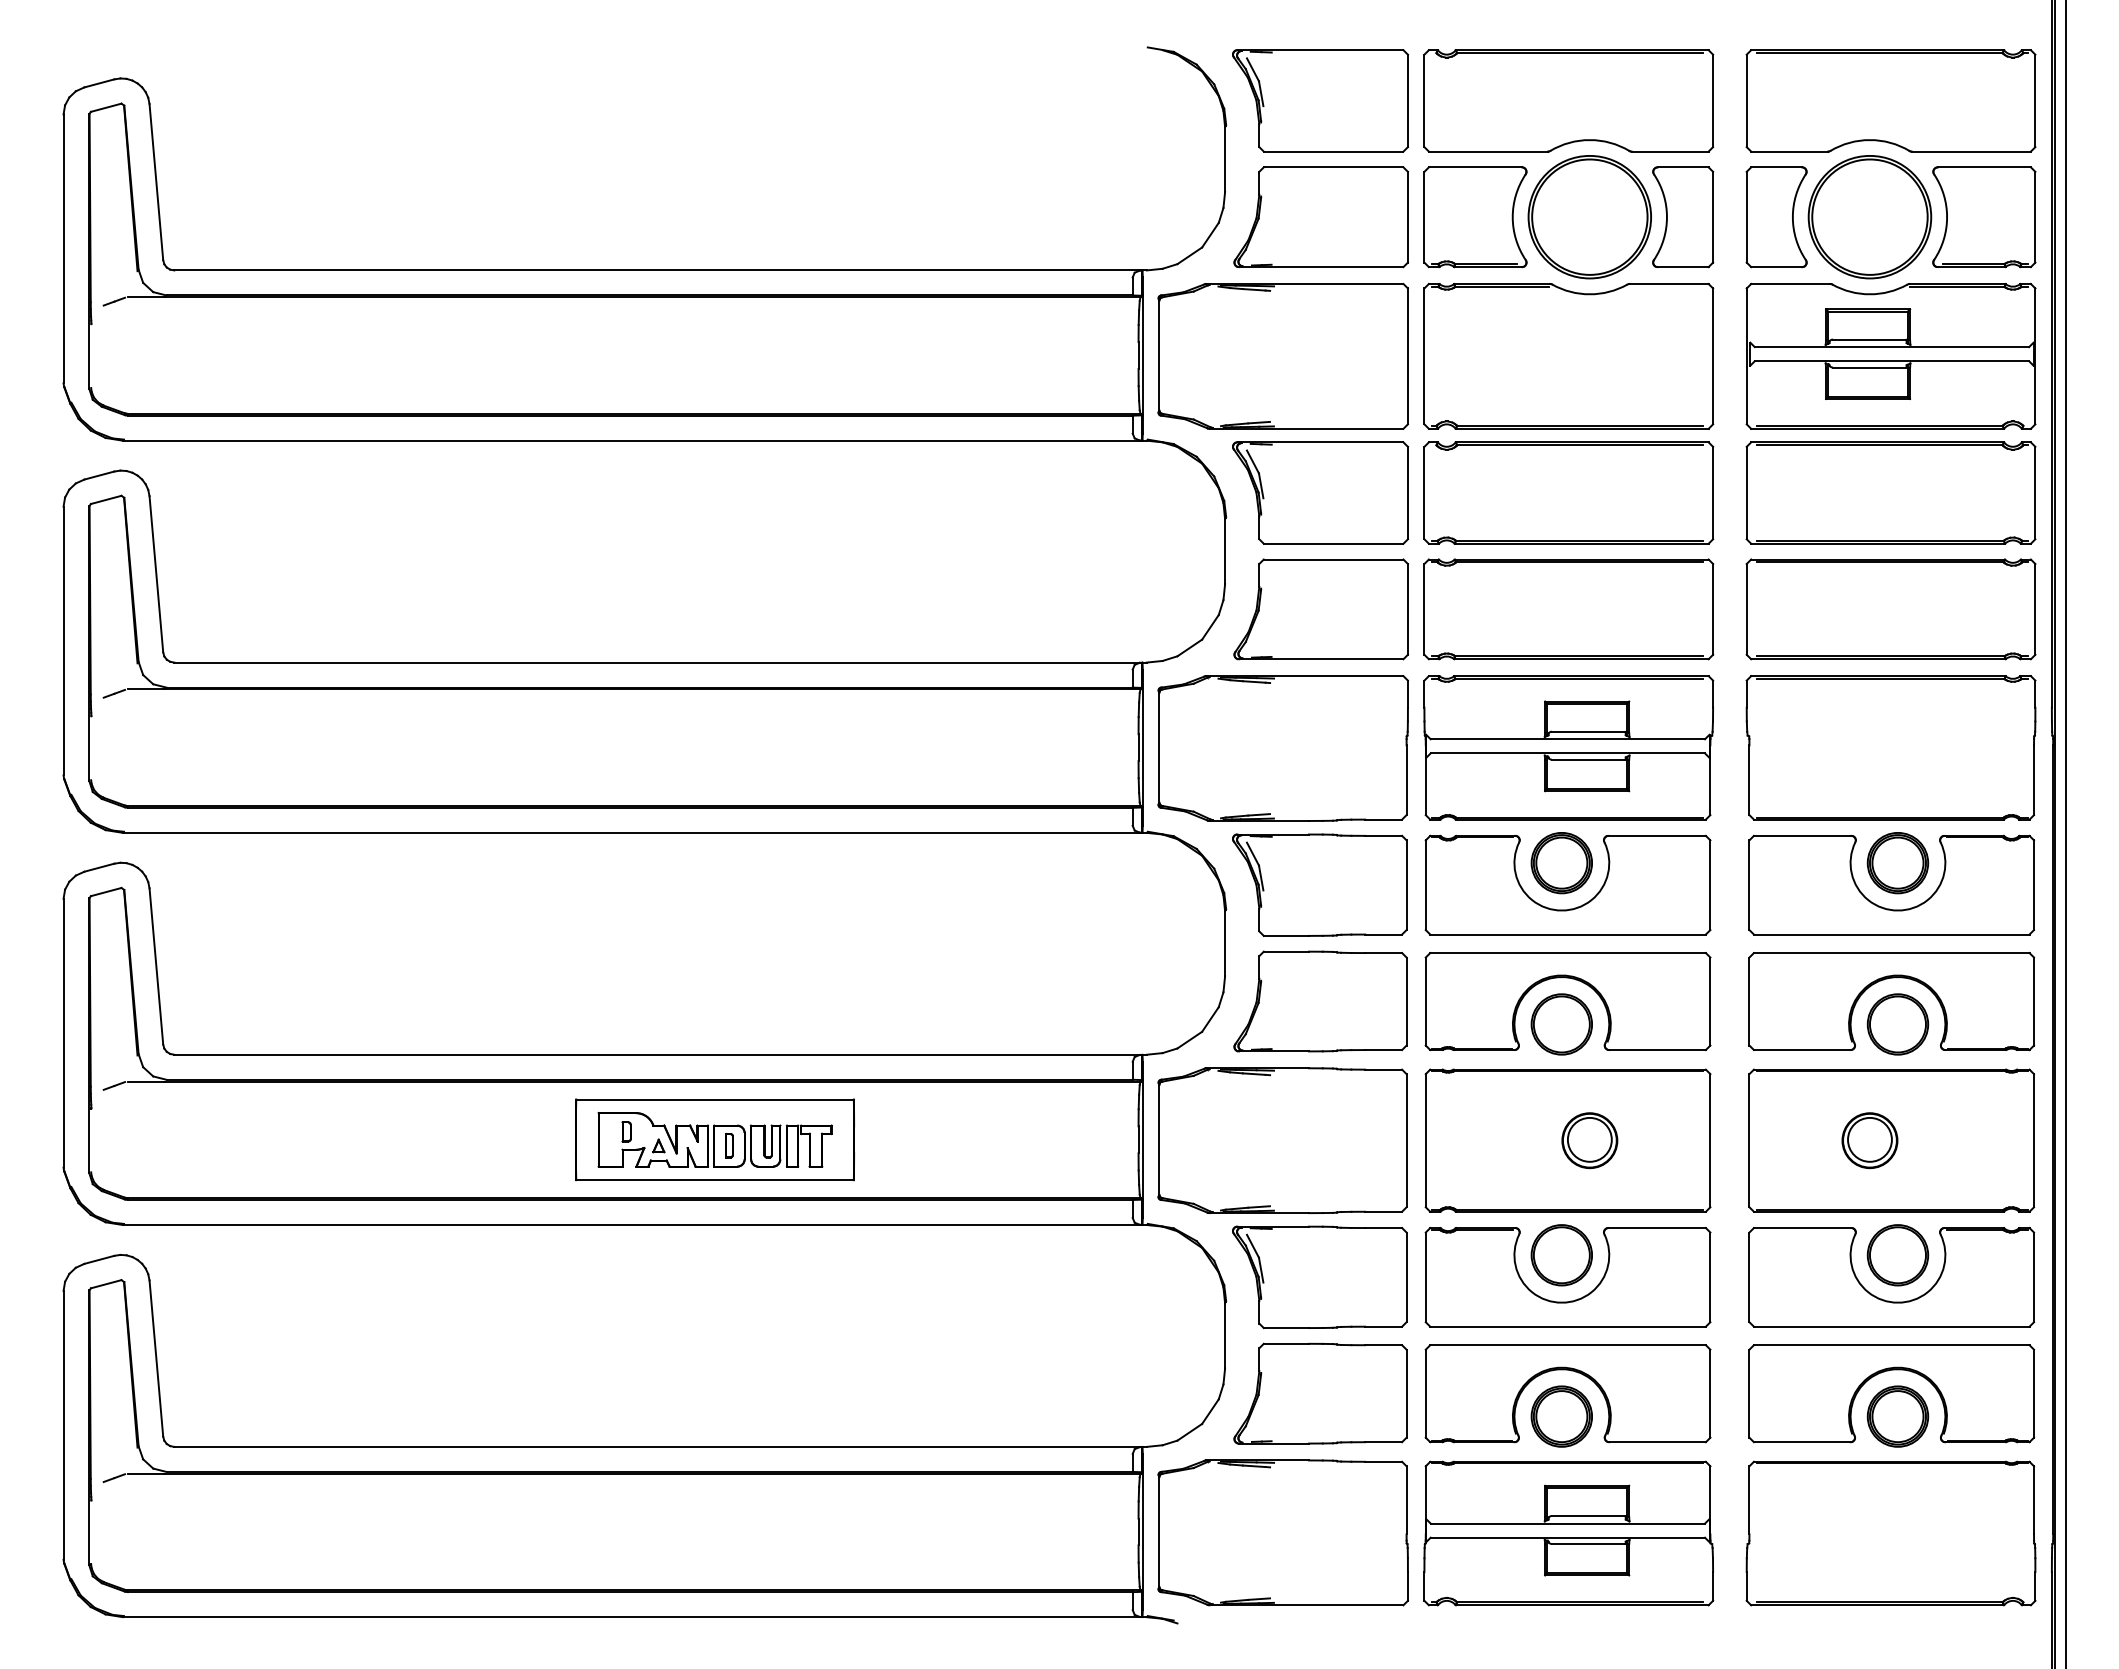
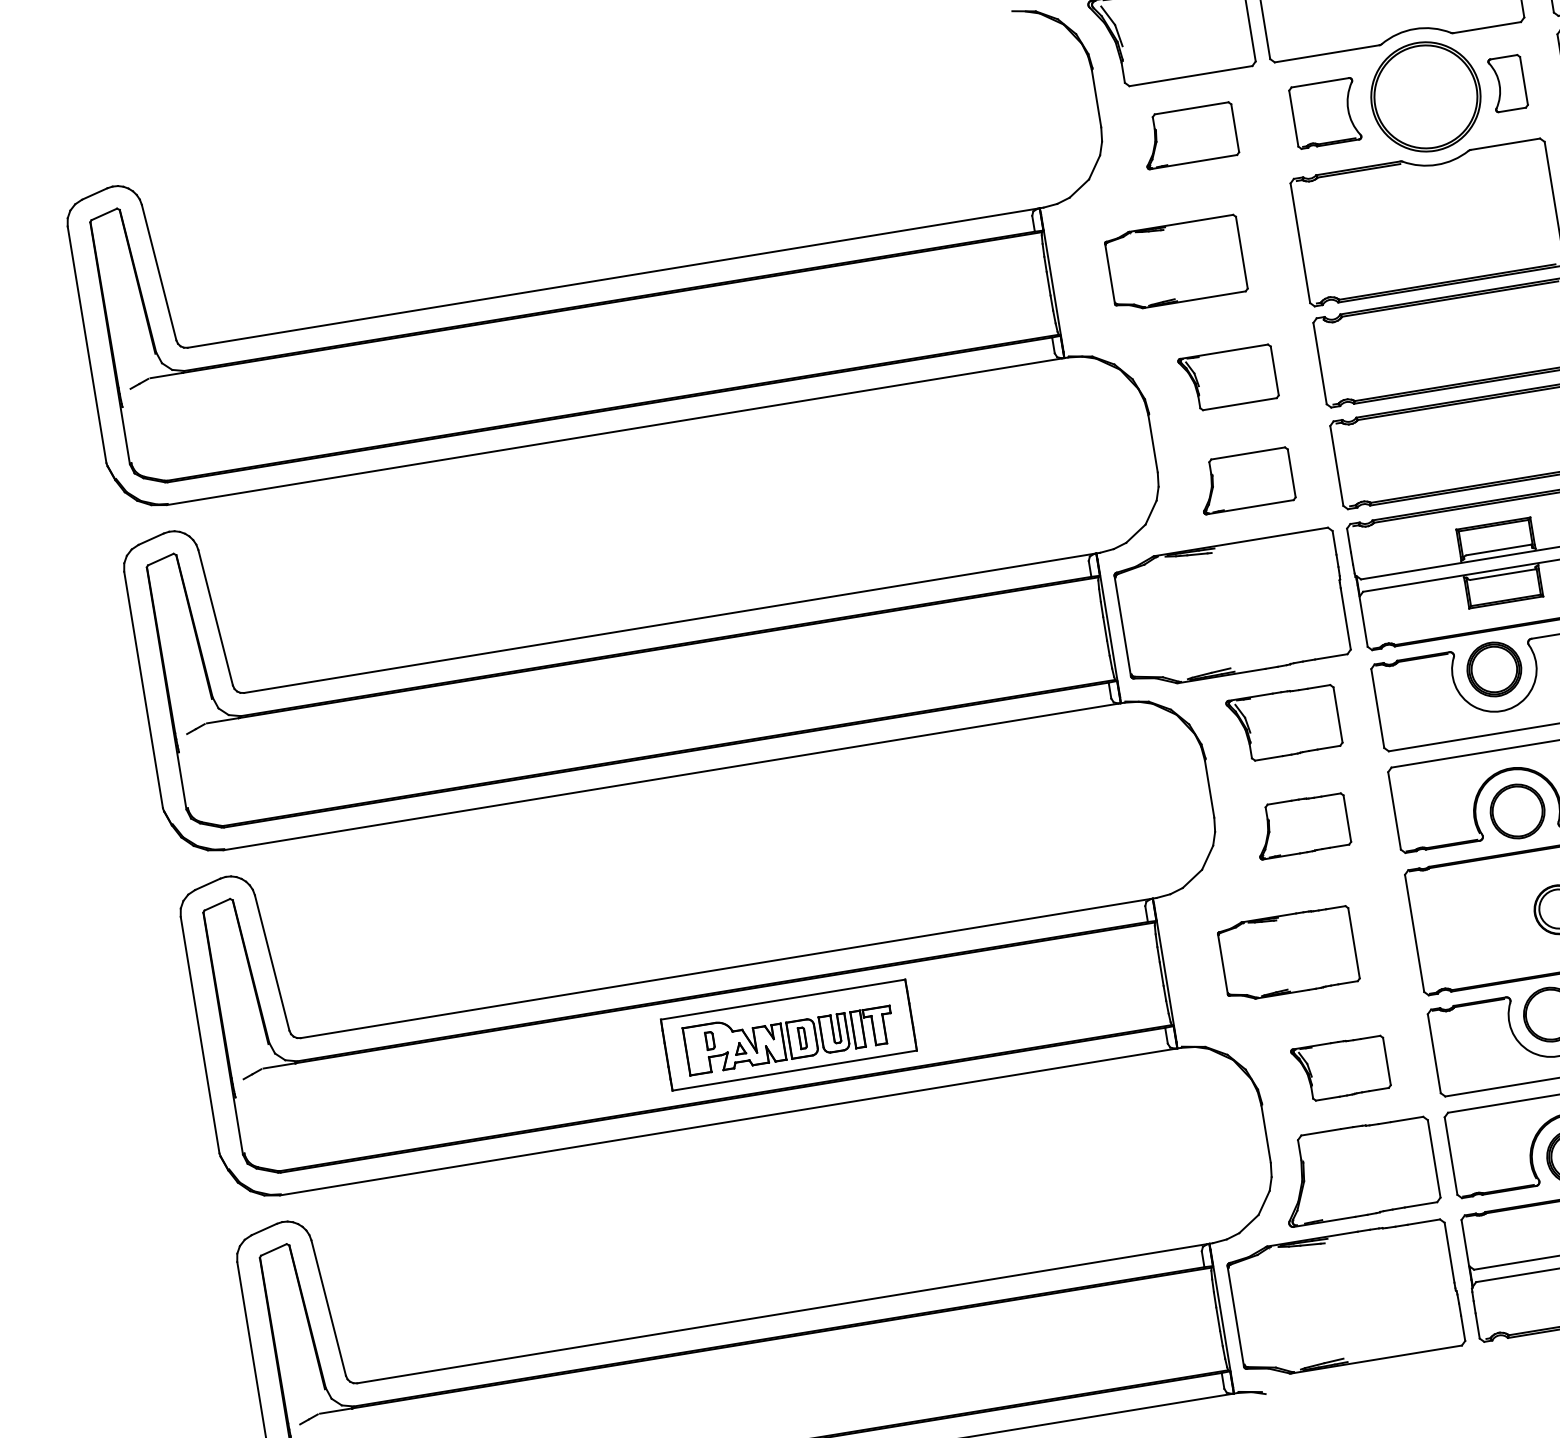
part: (1320, 217) -> (1188, 136), size x0.6
part: (1475, 217) -> (1325, 113), size x0.7
part: (1683, 217) -> (1508, 83), size x0.6
part: (1282, 355) -> (1175, 262), size x0.6
part: (1320, 492) -> (1228, 378), size x0.6
part: (1320, 609) -> (1245, 481), size x0.6
part: (1319, 884) -> (1284, 723), size x0.7
part: (1320, 1001) -> (1301, 826), size x0.6
part: (1282, 1140) -> (1288, 953), size x0.6
part: (1319, 1277) -> (1340, 1069), size x0.6

